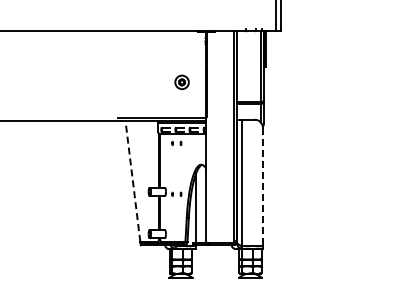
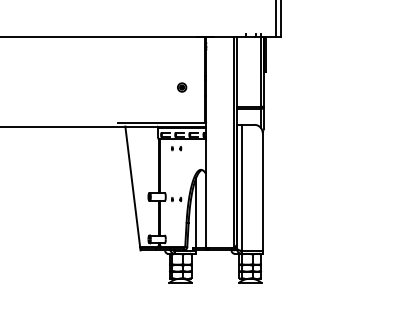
part: (182, 82) -> (182, 87), size x0.62
line: (132, 181) -> (132, 186), dashed -> solid
line: (262, 187) -> (262, 192), dashed -> solid

